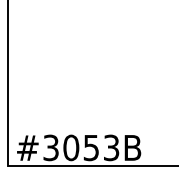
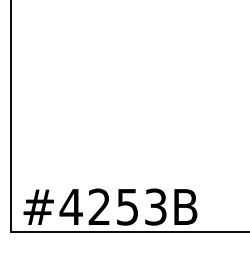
text: (60, 147) -> (84, 206), #3053B -> #4253B

